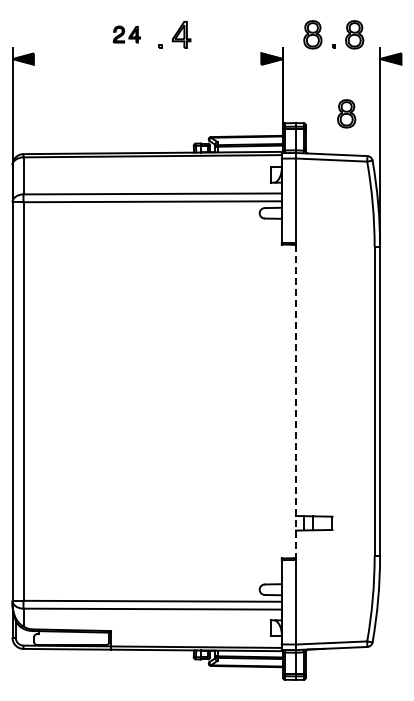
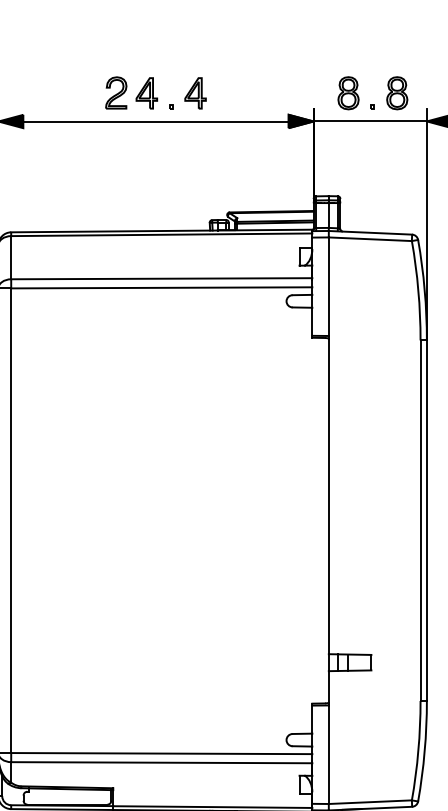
part: (126, 34) -> (131, 92), size x1.67
line: (147, 59) -> (155, 122), added
line: (331, 59) -> (370, 122), added
part: (346, 113) -> (387, 184), removed
line: (295, 402) -> (328, 521), dashed -> solid

